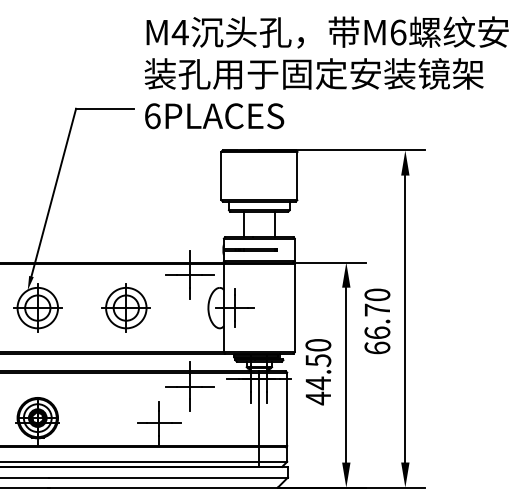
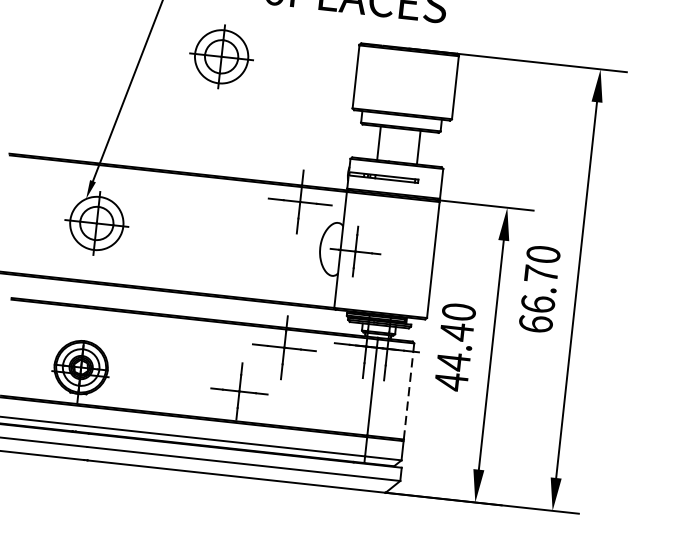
part: (125, 307) -> (220, 55), moved
text: (318, 360) -> (456, 332), 44.50 -> 44.40
line: (287, 409) -> (409, 391), solid -> dashed

